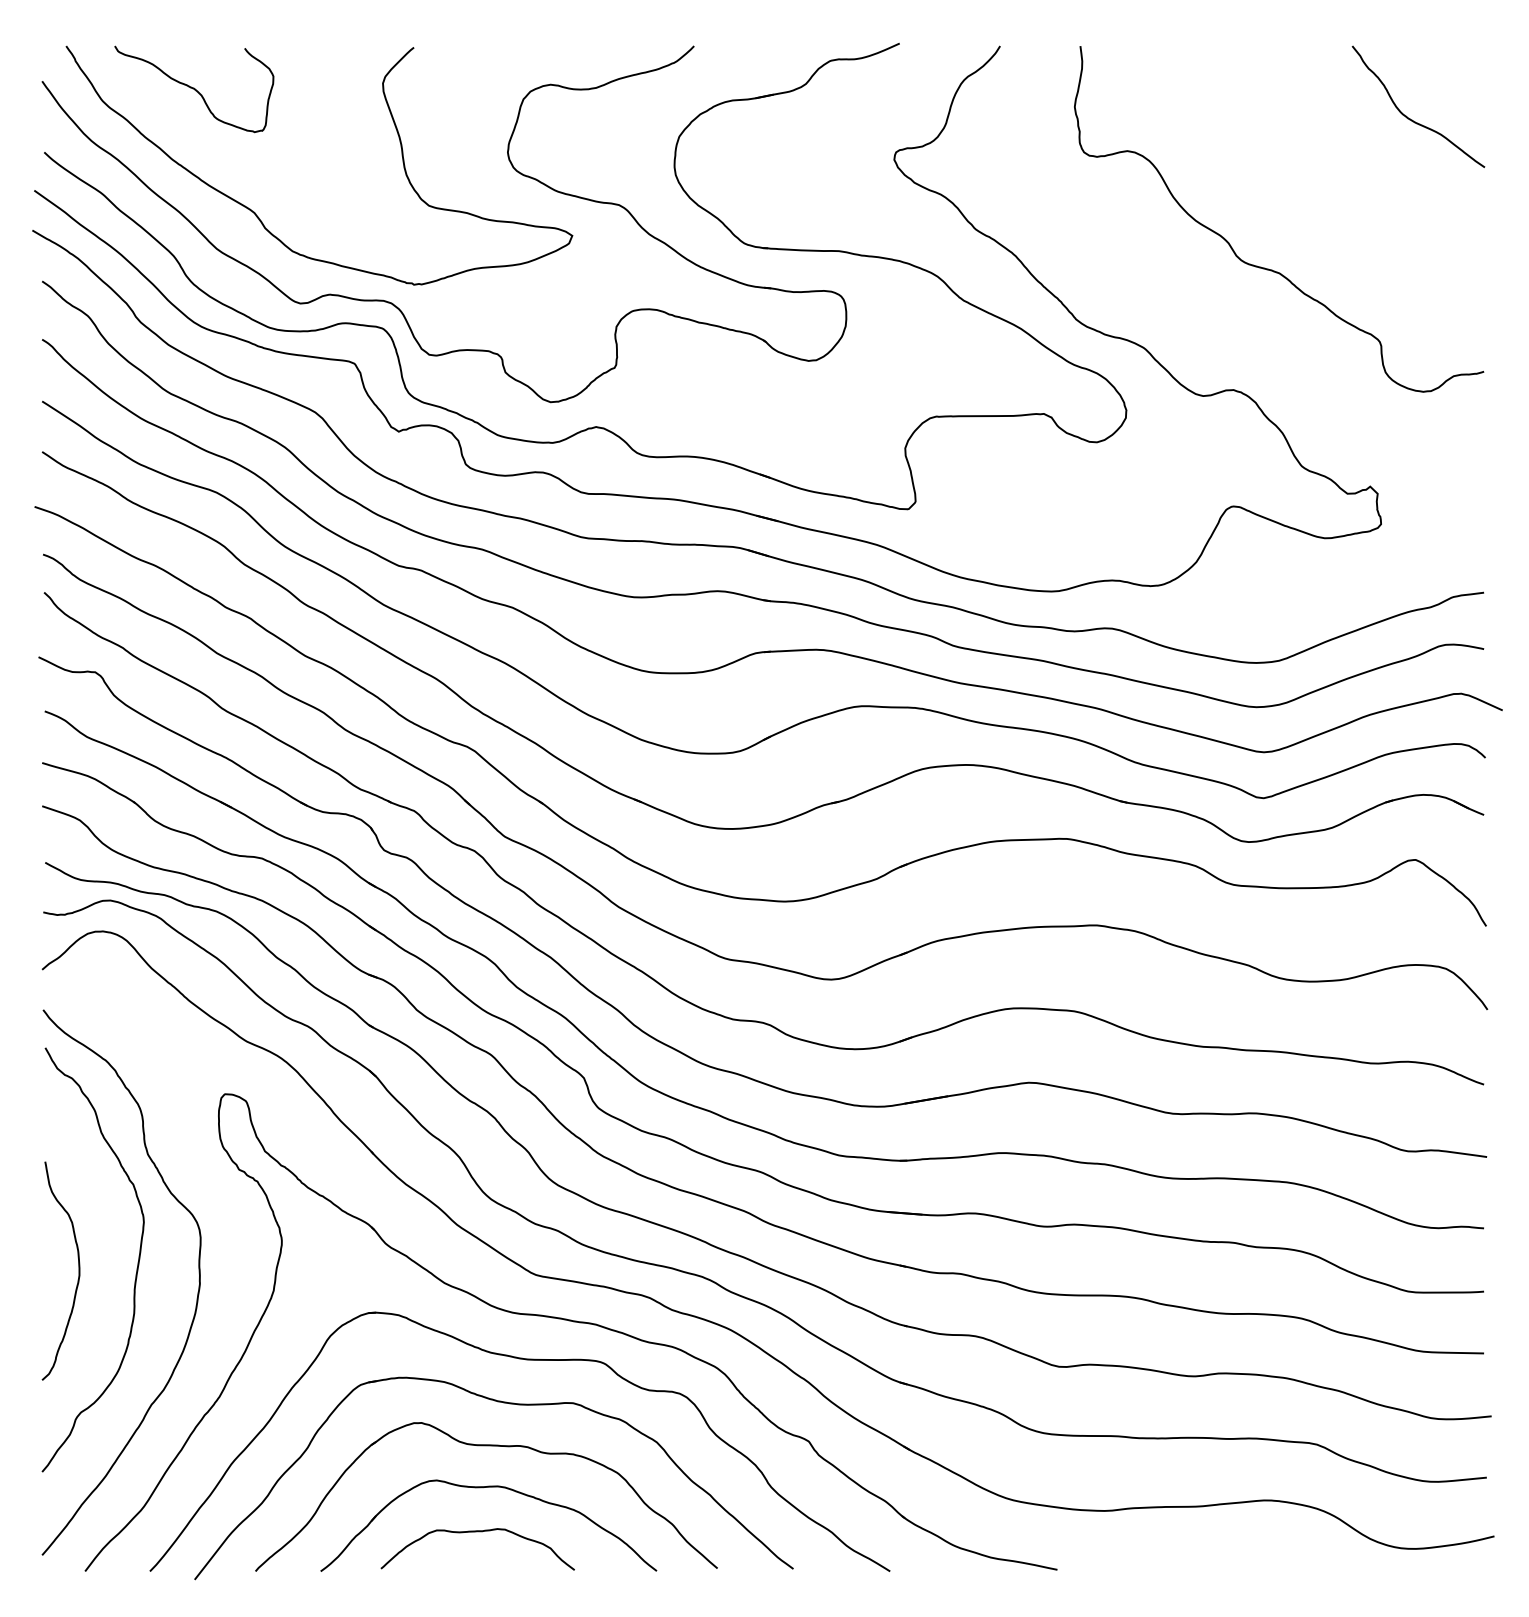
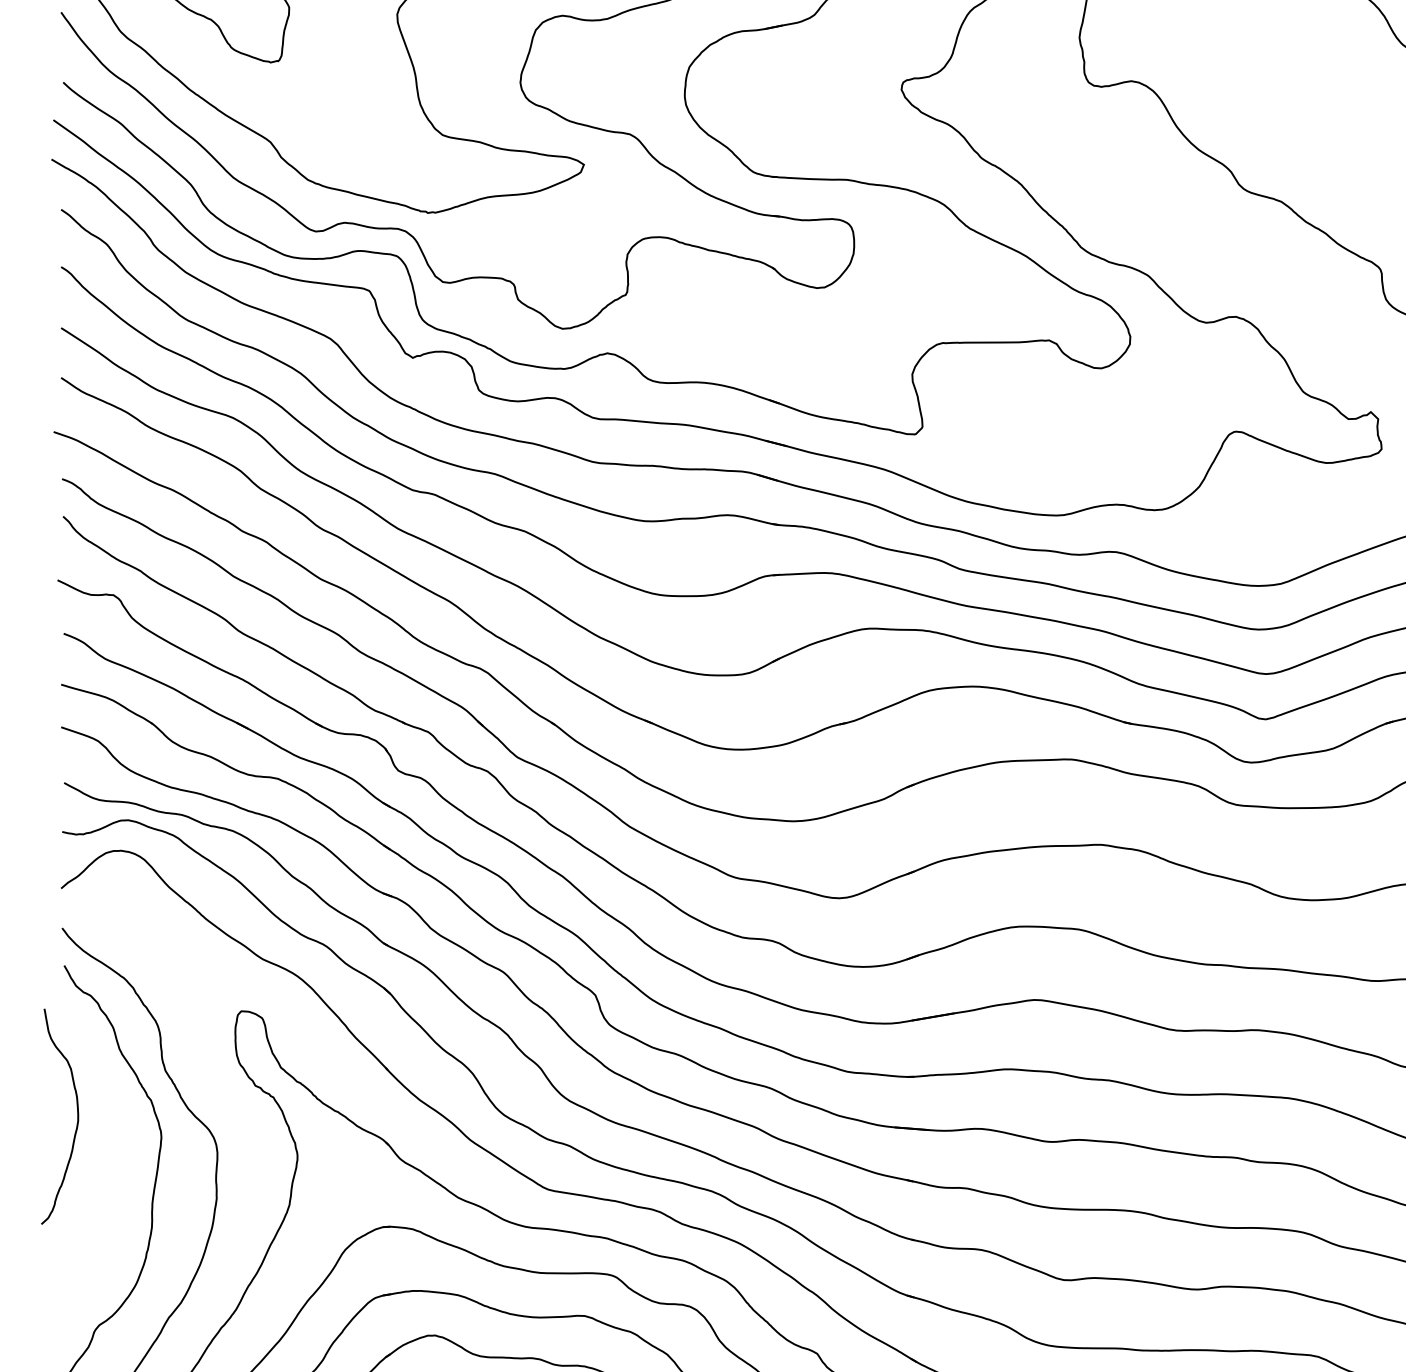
curve: (78, 1270) -> (77, 1116), moved

